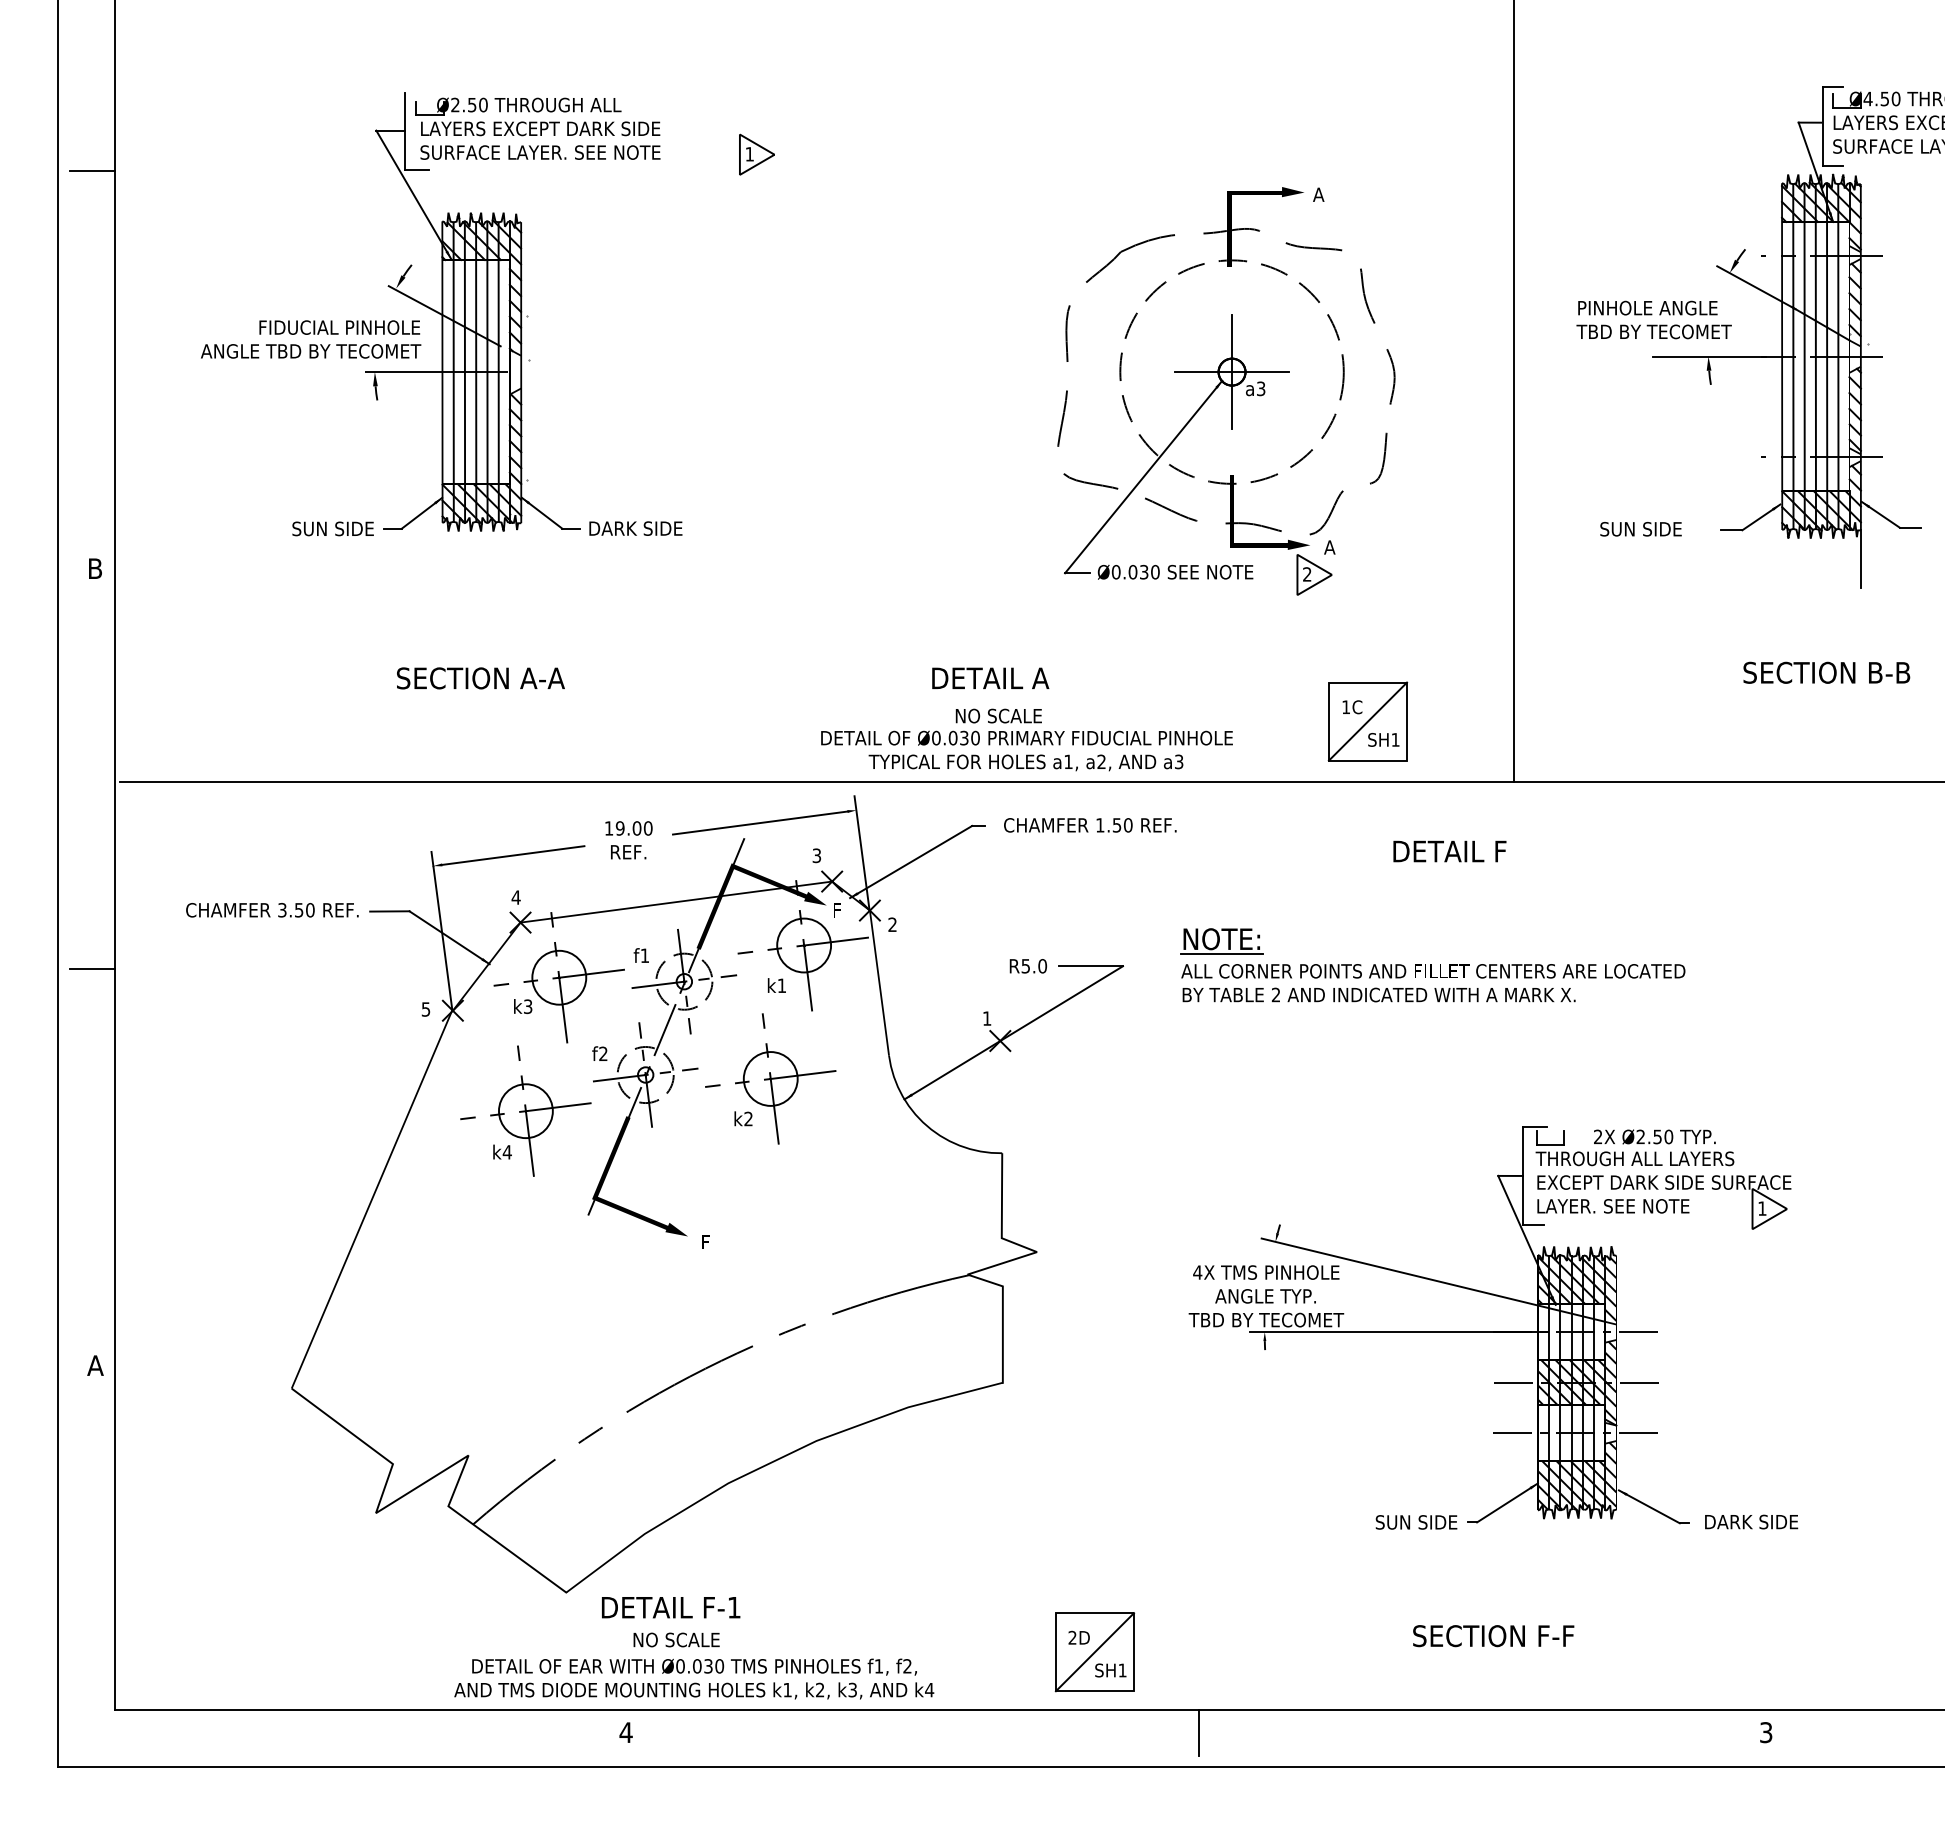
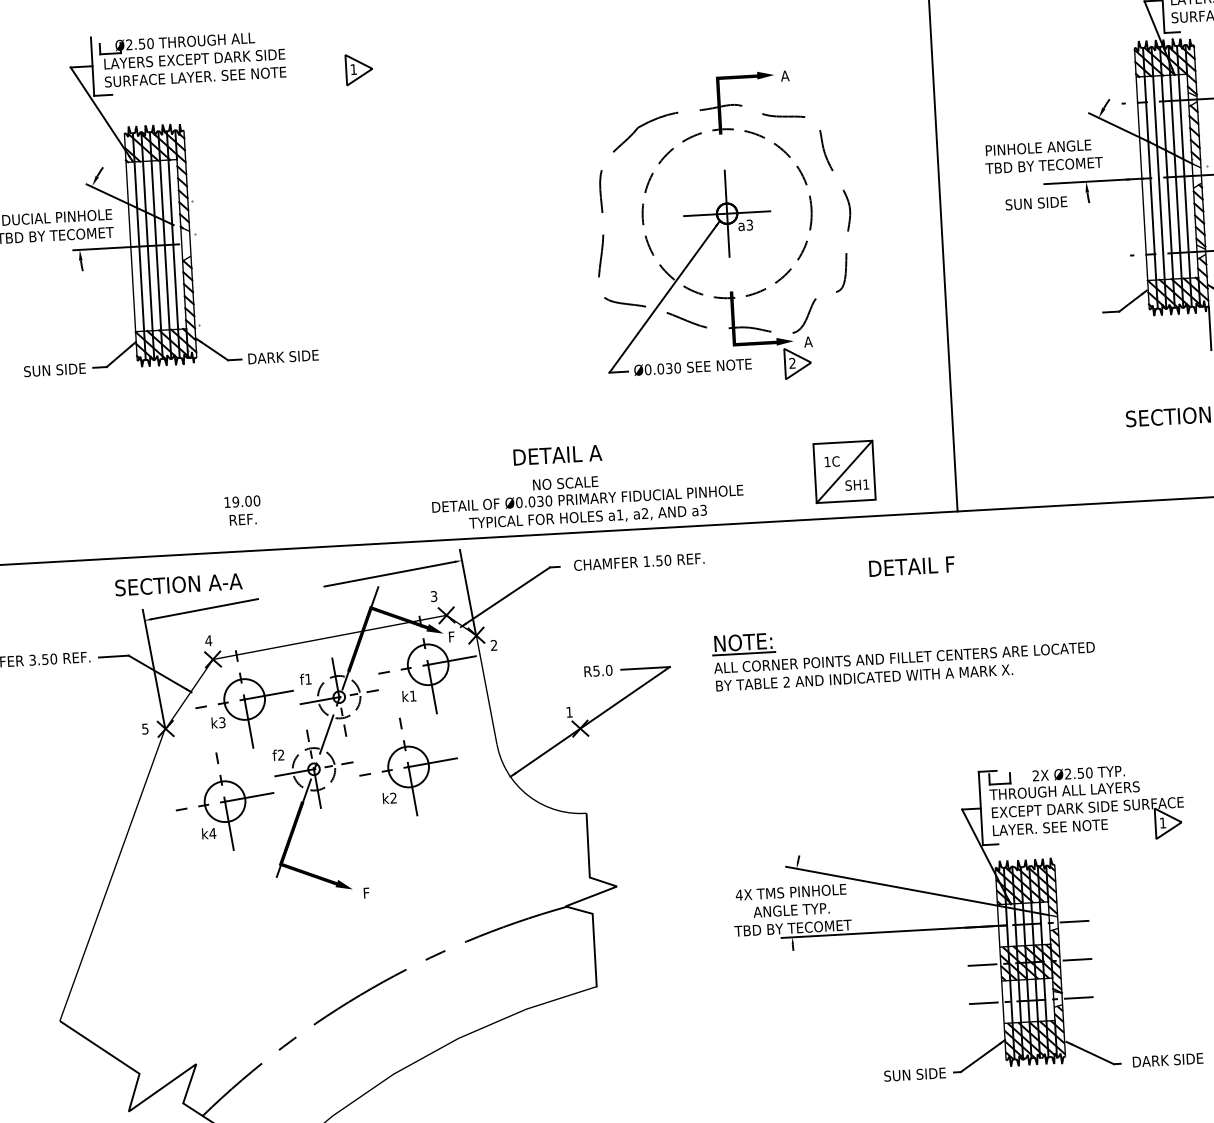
text: (1640, 529) -> (1036, 203), moved
text: (480, 678) -> (178, 584), moved
text: (628, 840) -> (242, 510), moved

